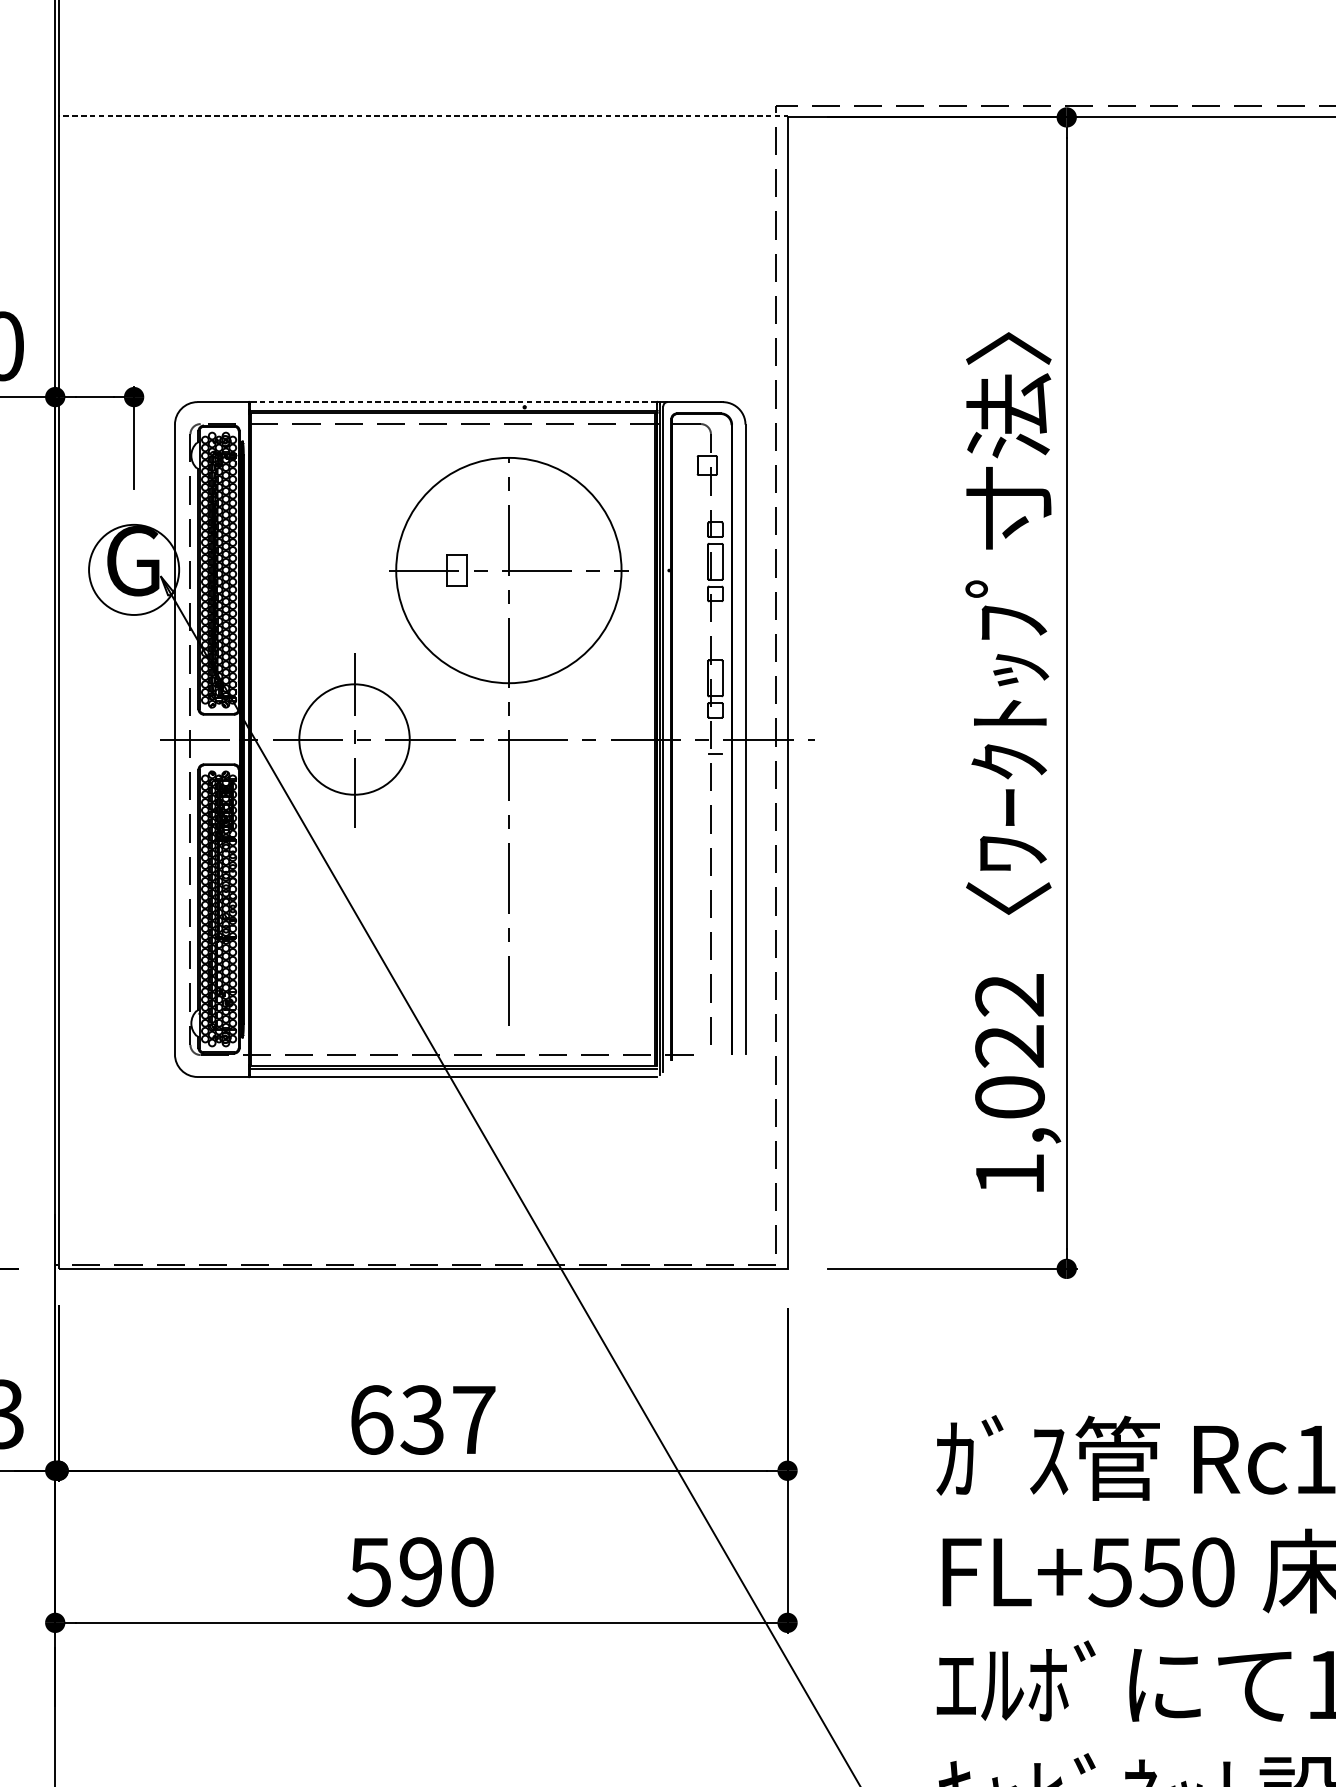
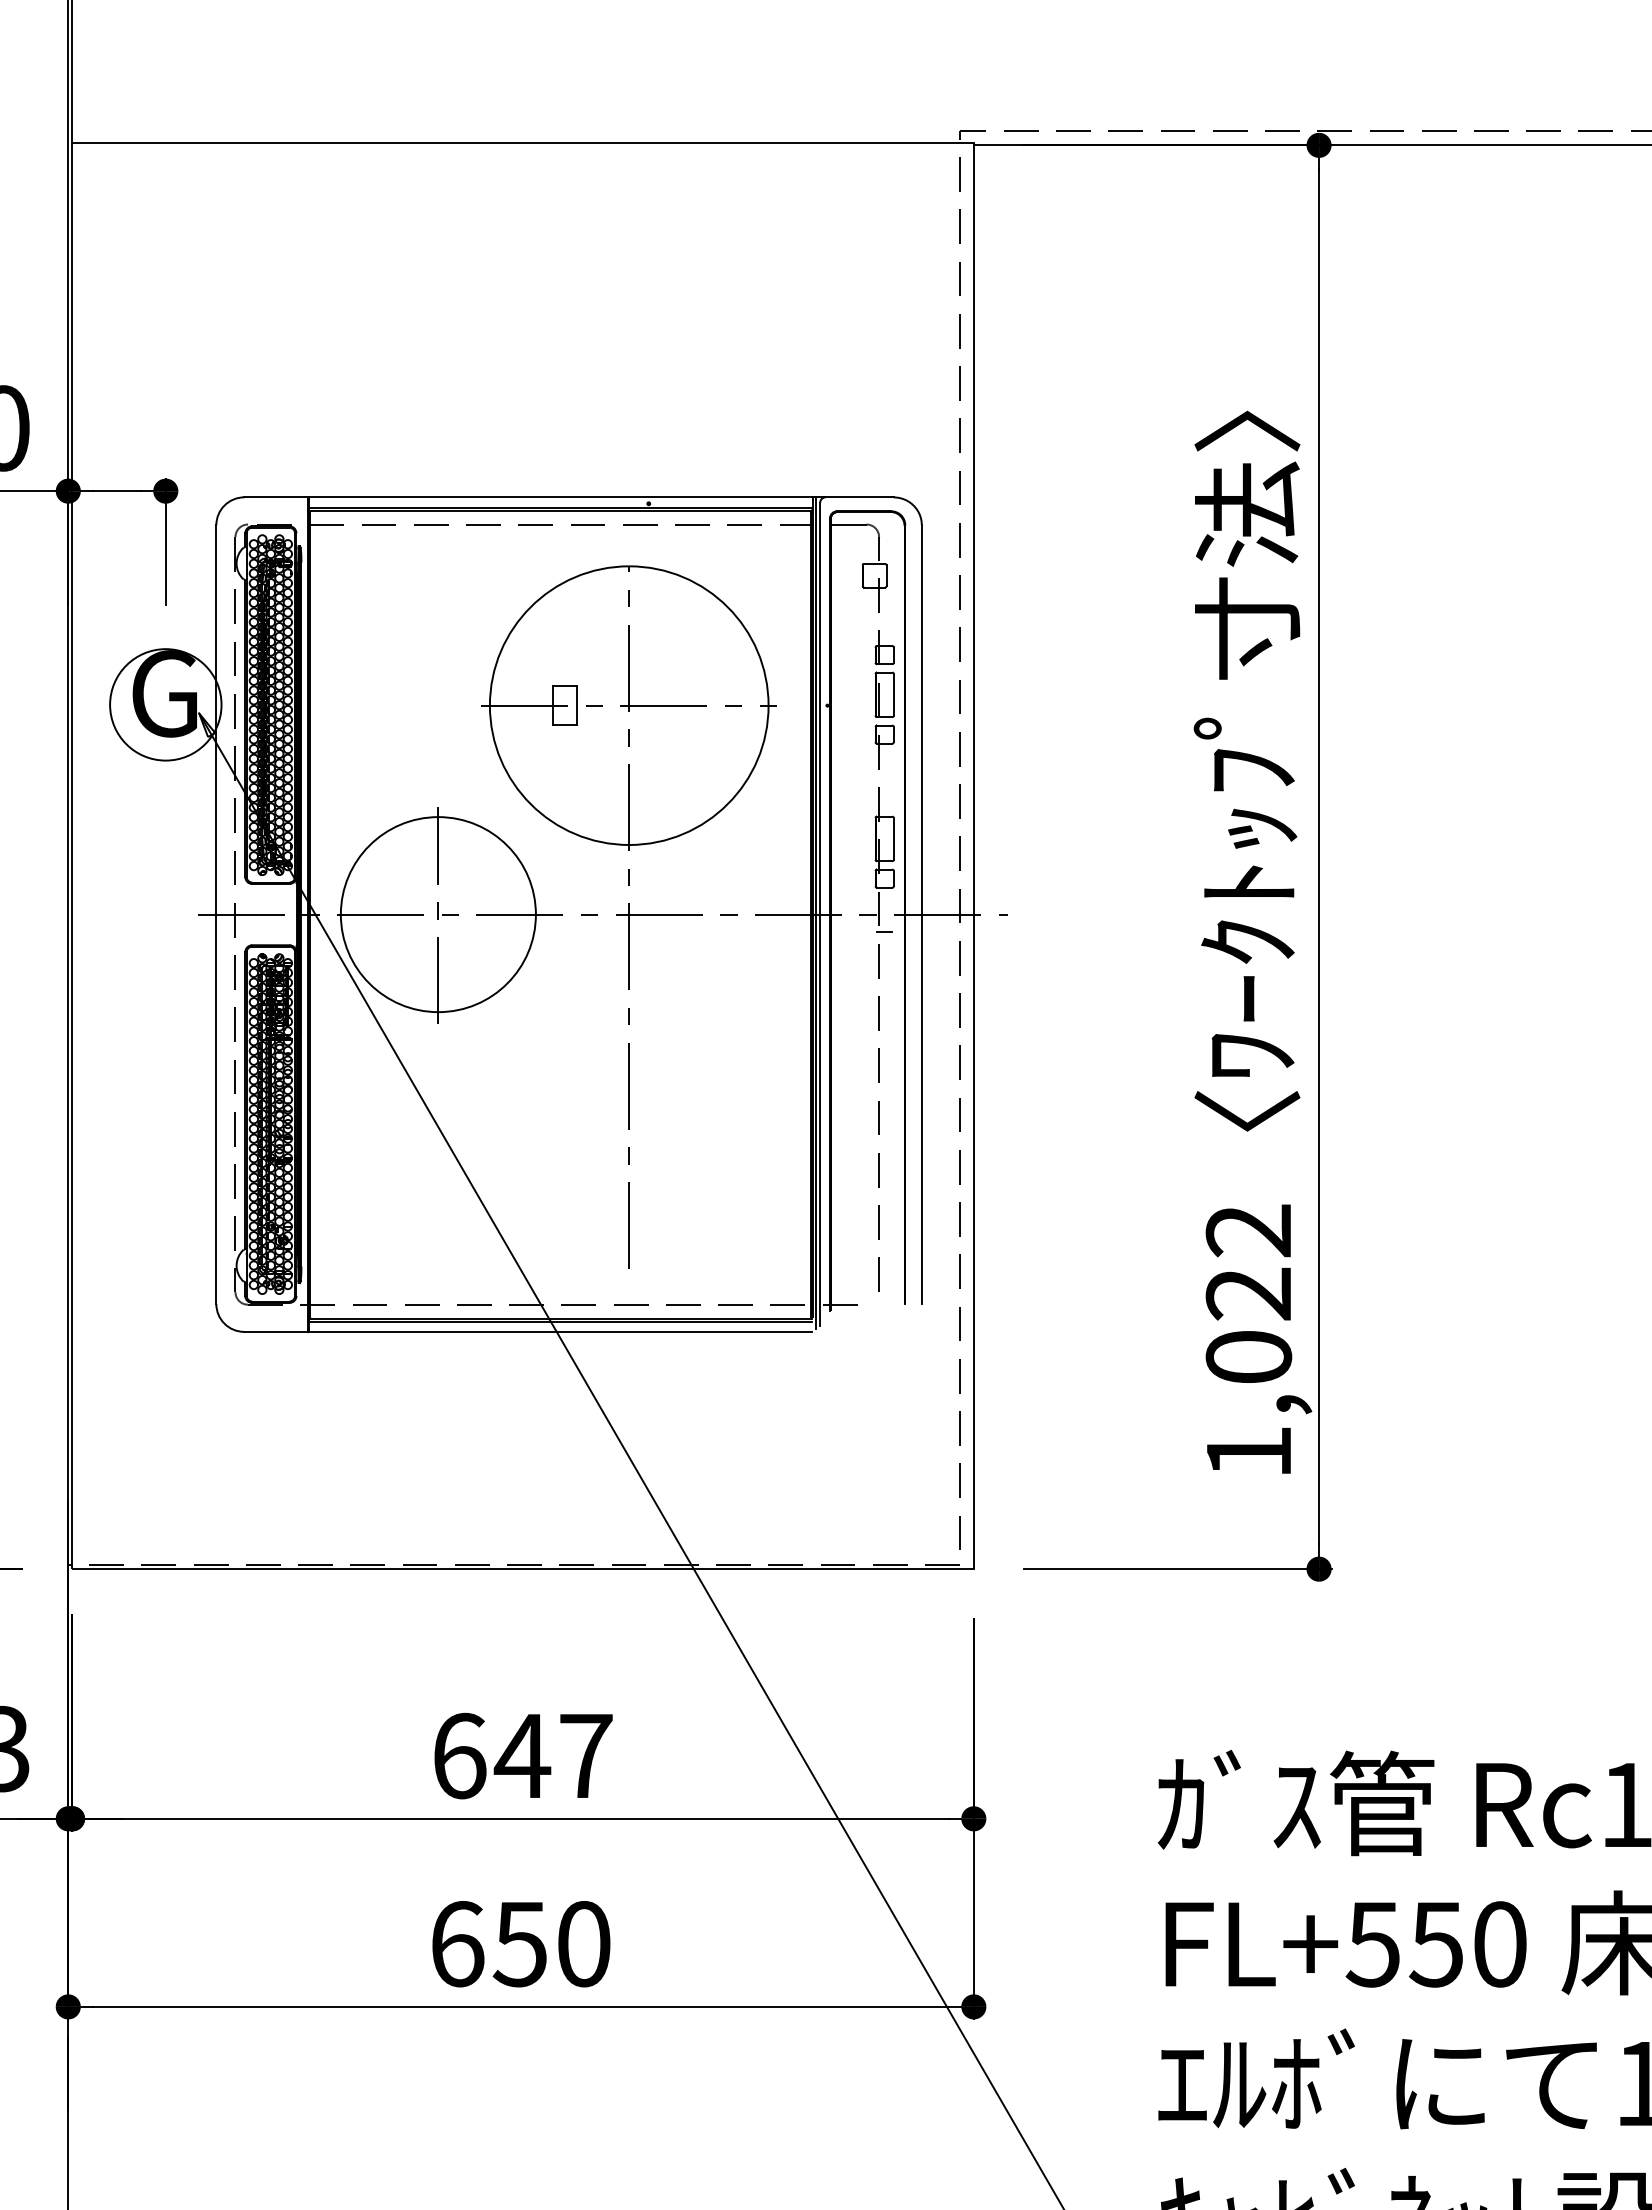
line: (424, 115) -> (525, 143), dashed -> solid
line: (453, 401) -> (560, 496), dashed -> solid
circle: (353, 739) -> (437, 914), size x1.43
text: (422, 1419) -> (522, 1755), 637 -> 647
text: (394, 1572) -> (487, 1944), 590 -> 650

